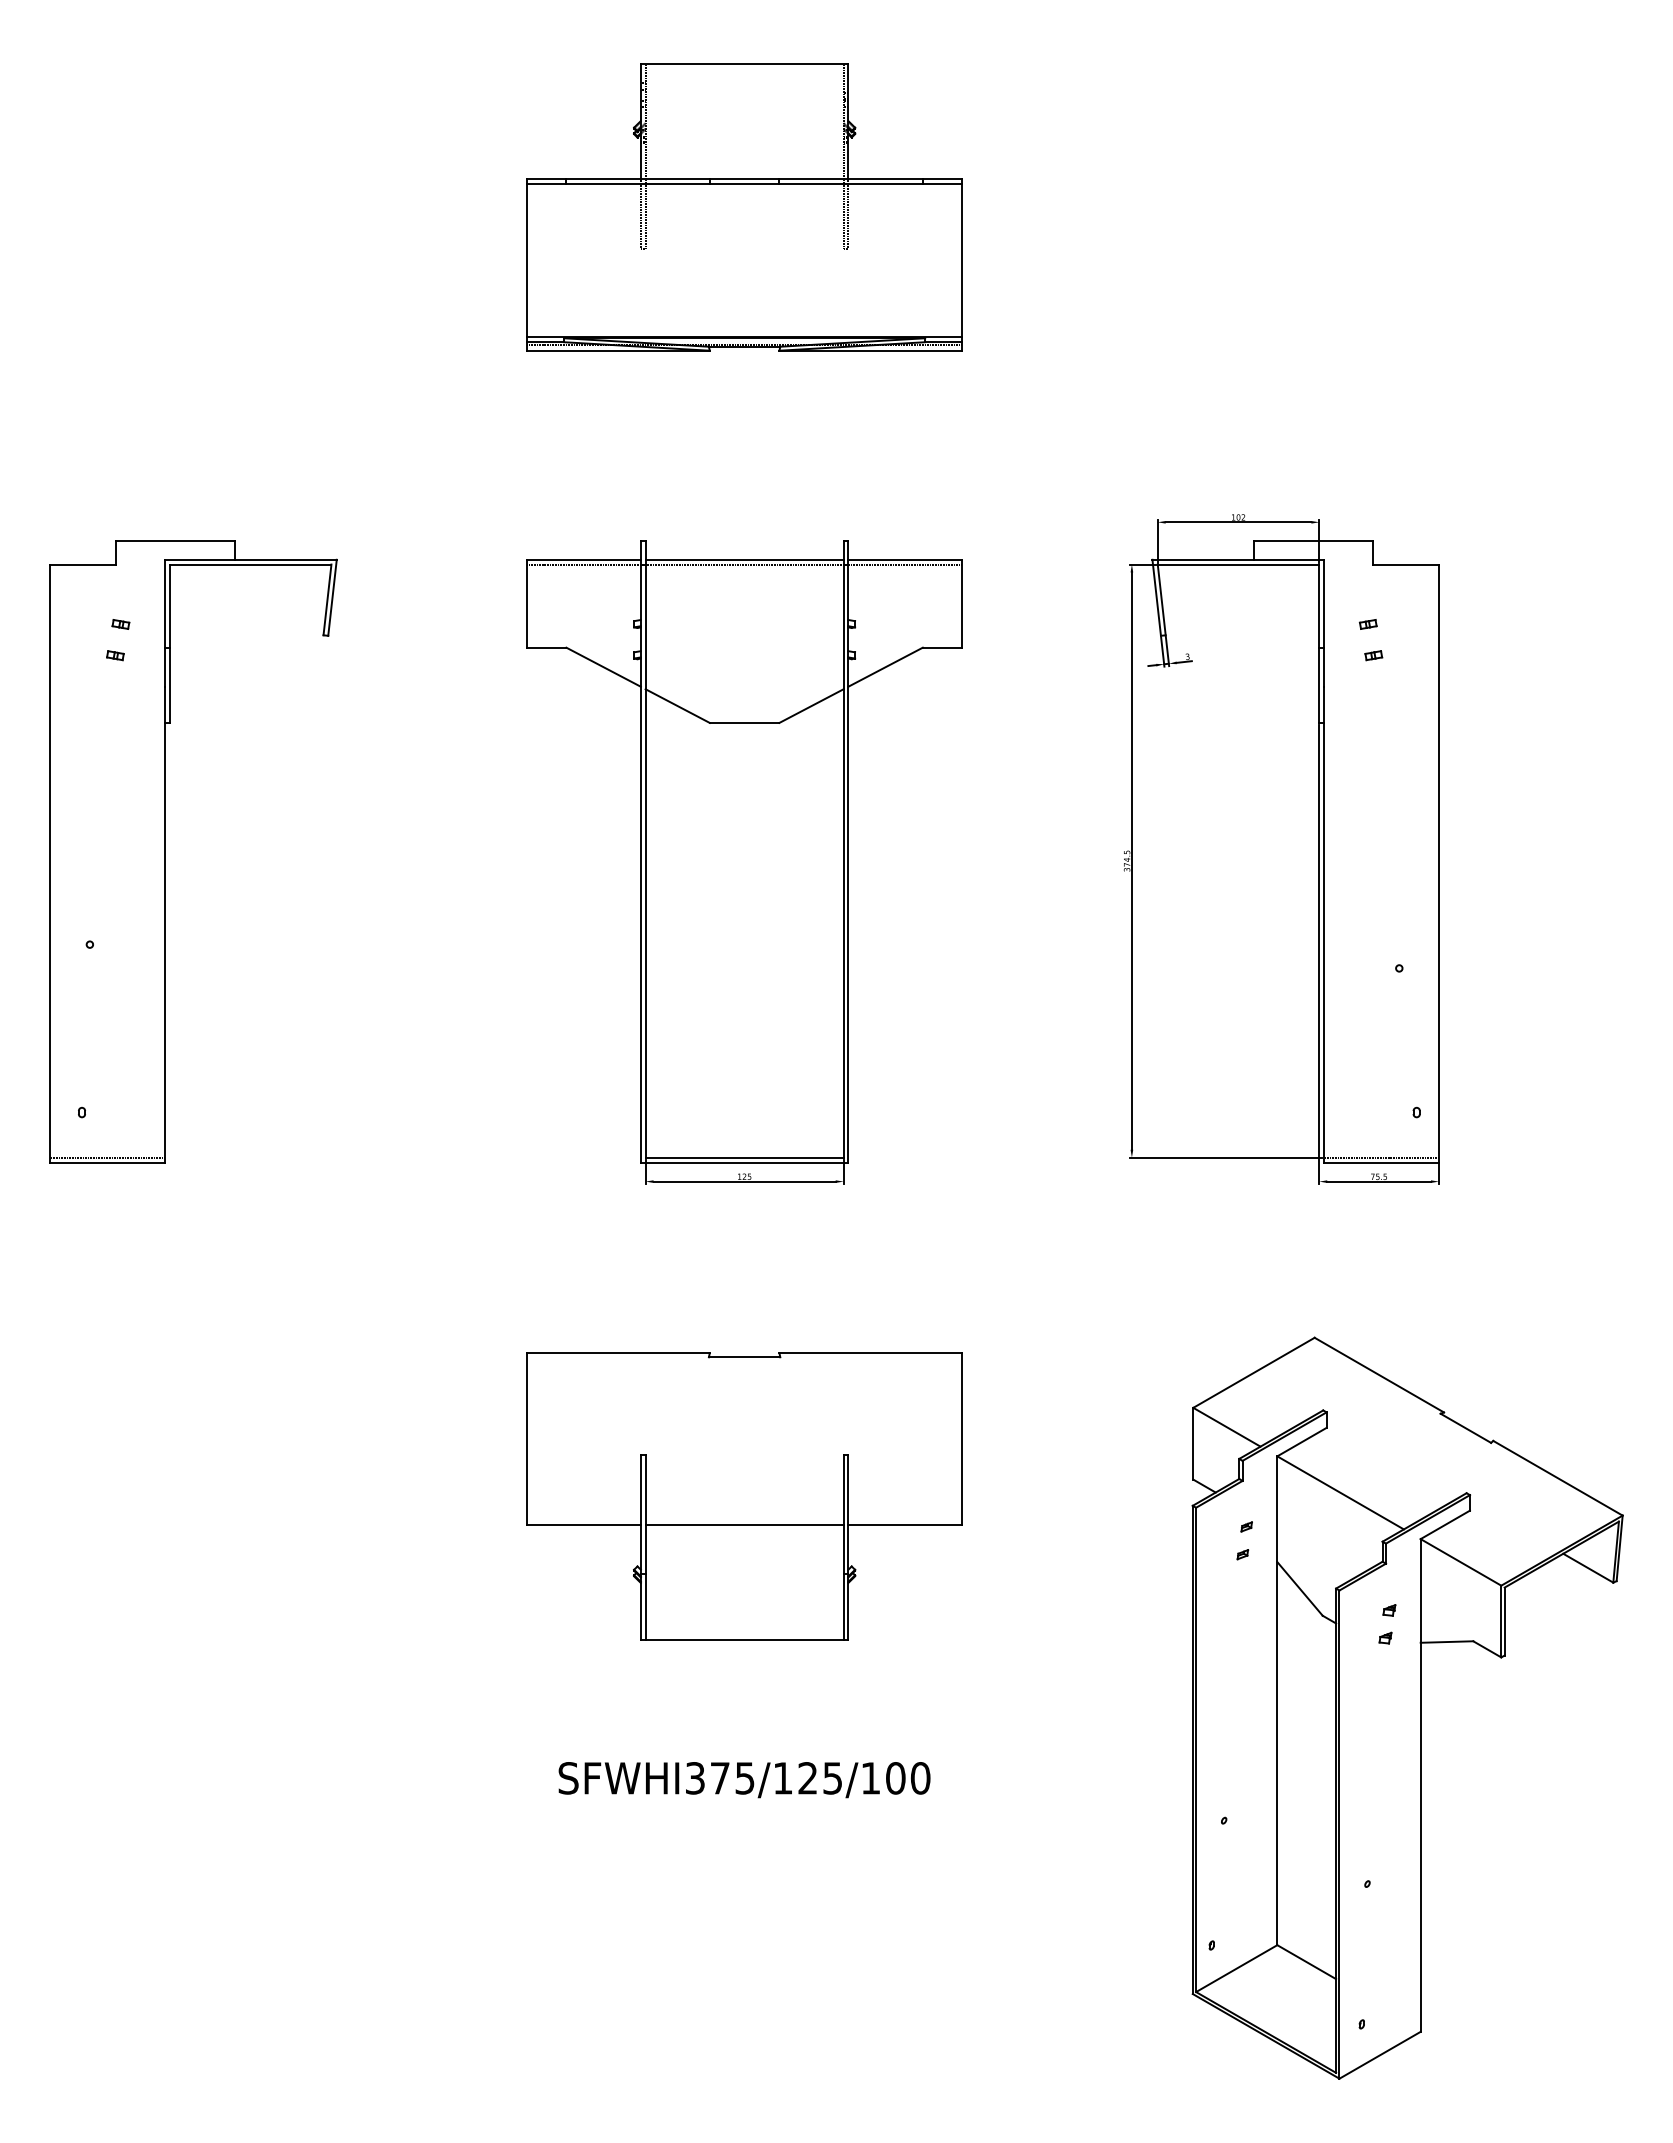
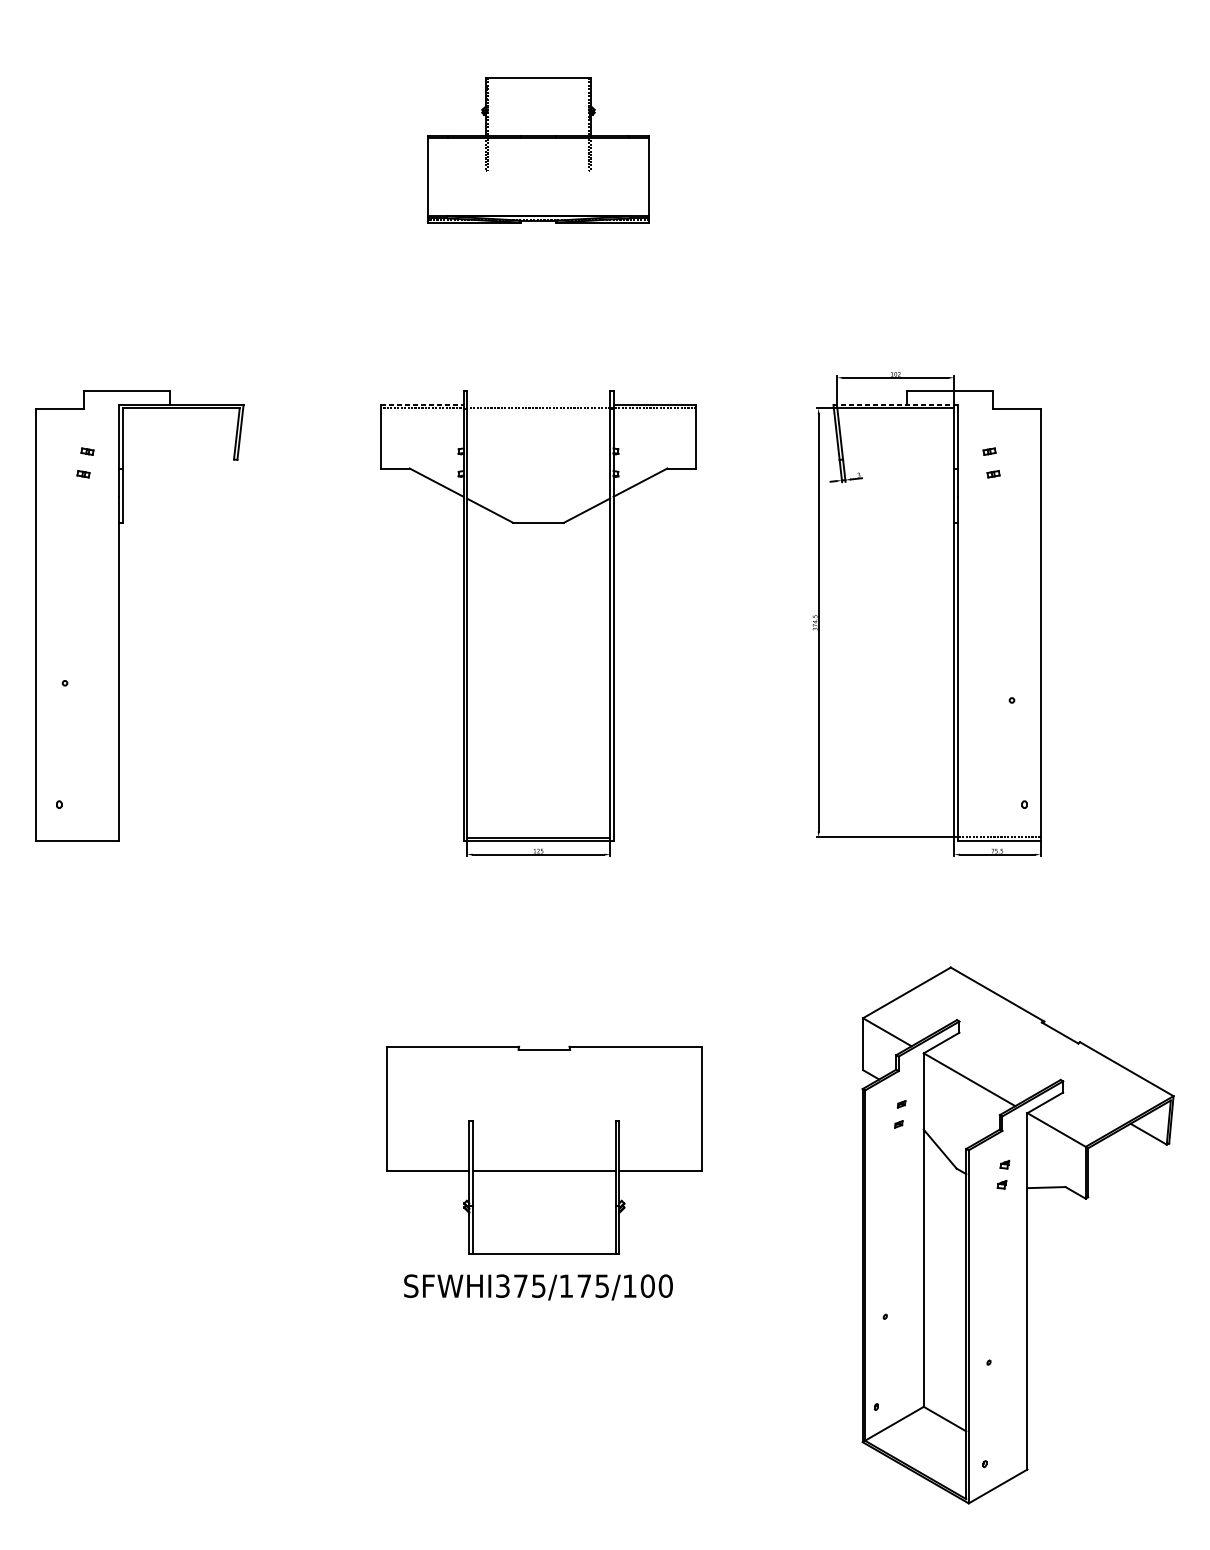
part: (744, 207) -> (538, 150), size x0.7
line: (584, 559) -> (422, 404), solid -> dashed
line: (744, 559) -> (538, 404), removed
line: (1238, 559) -> (895, 404), solid -> dashed
line: (107, 1157) -> (77, 837), removed
part: (744, 1496) -> (544, 1150), moved
text: (807, 1778) -> (584, 1286), SFWHI375/125/100 -> SFWHI375/175/100

